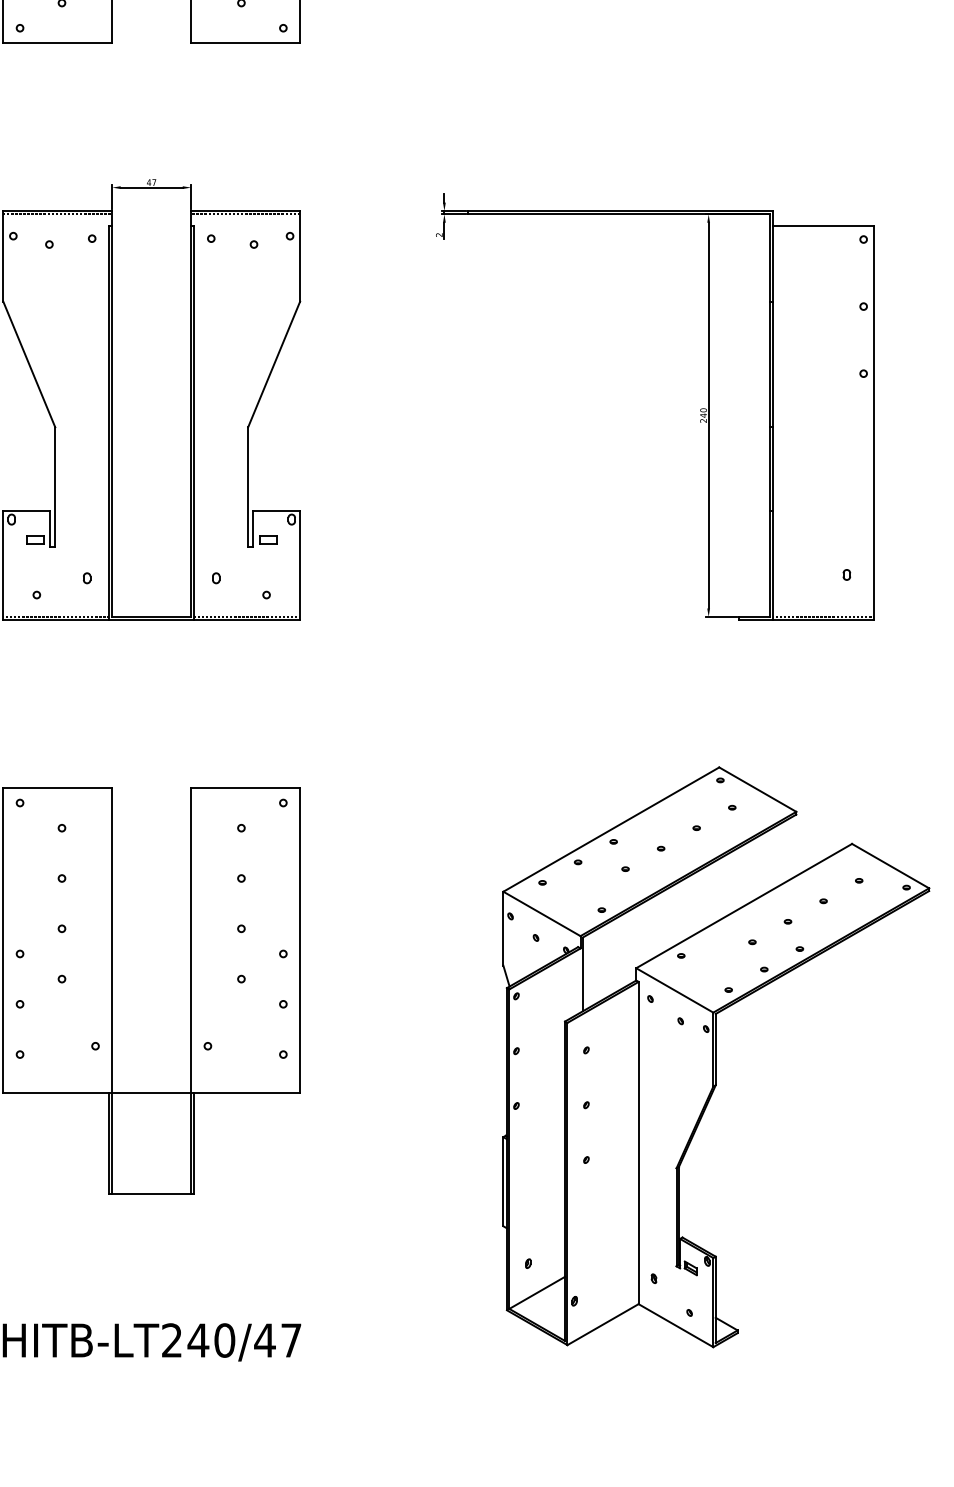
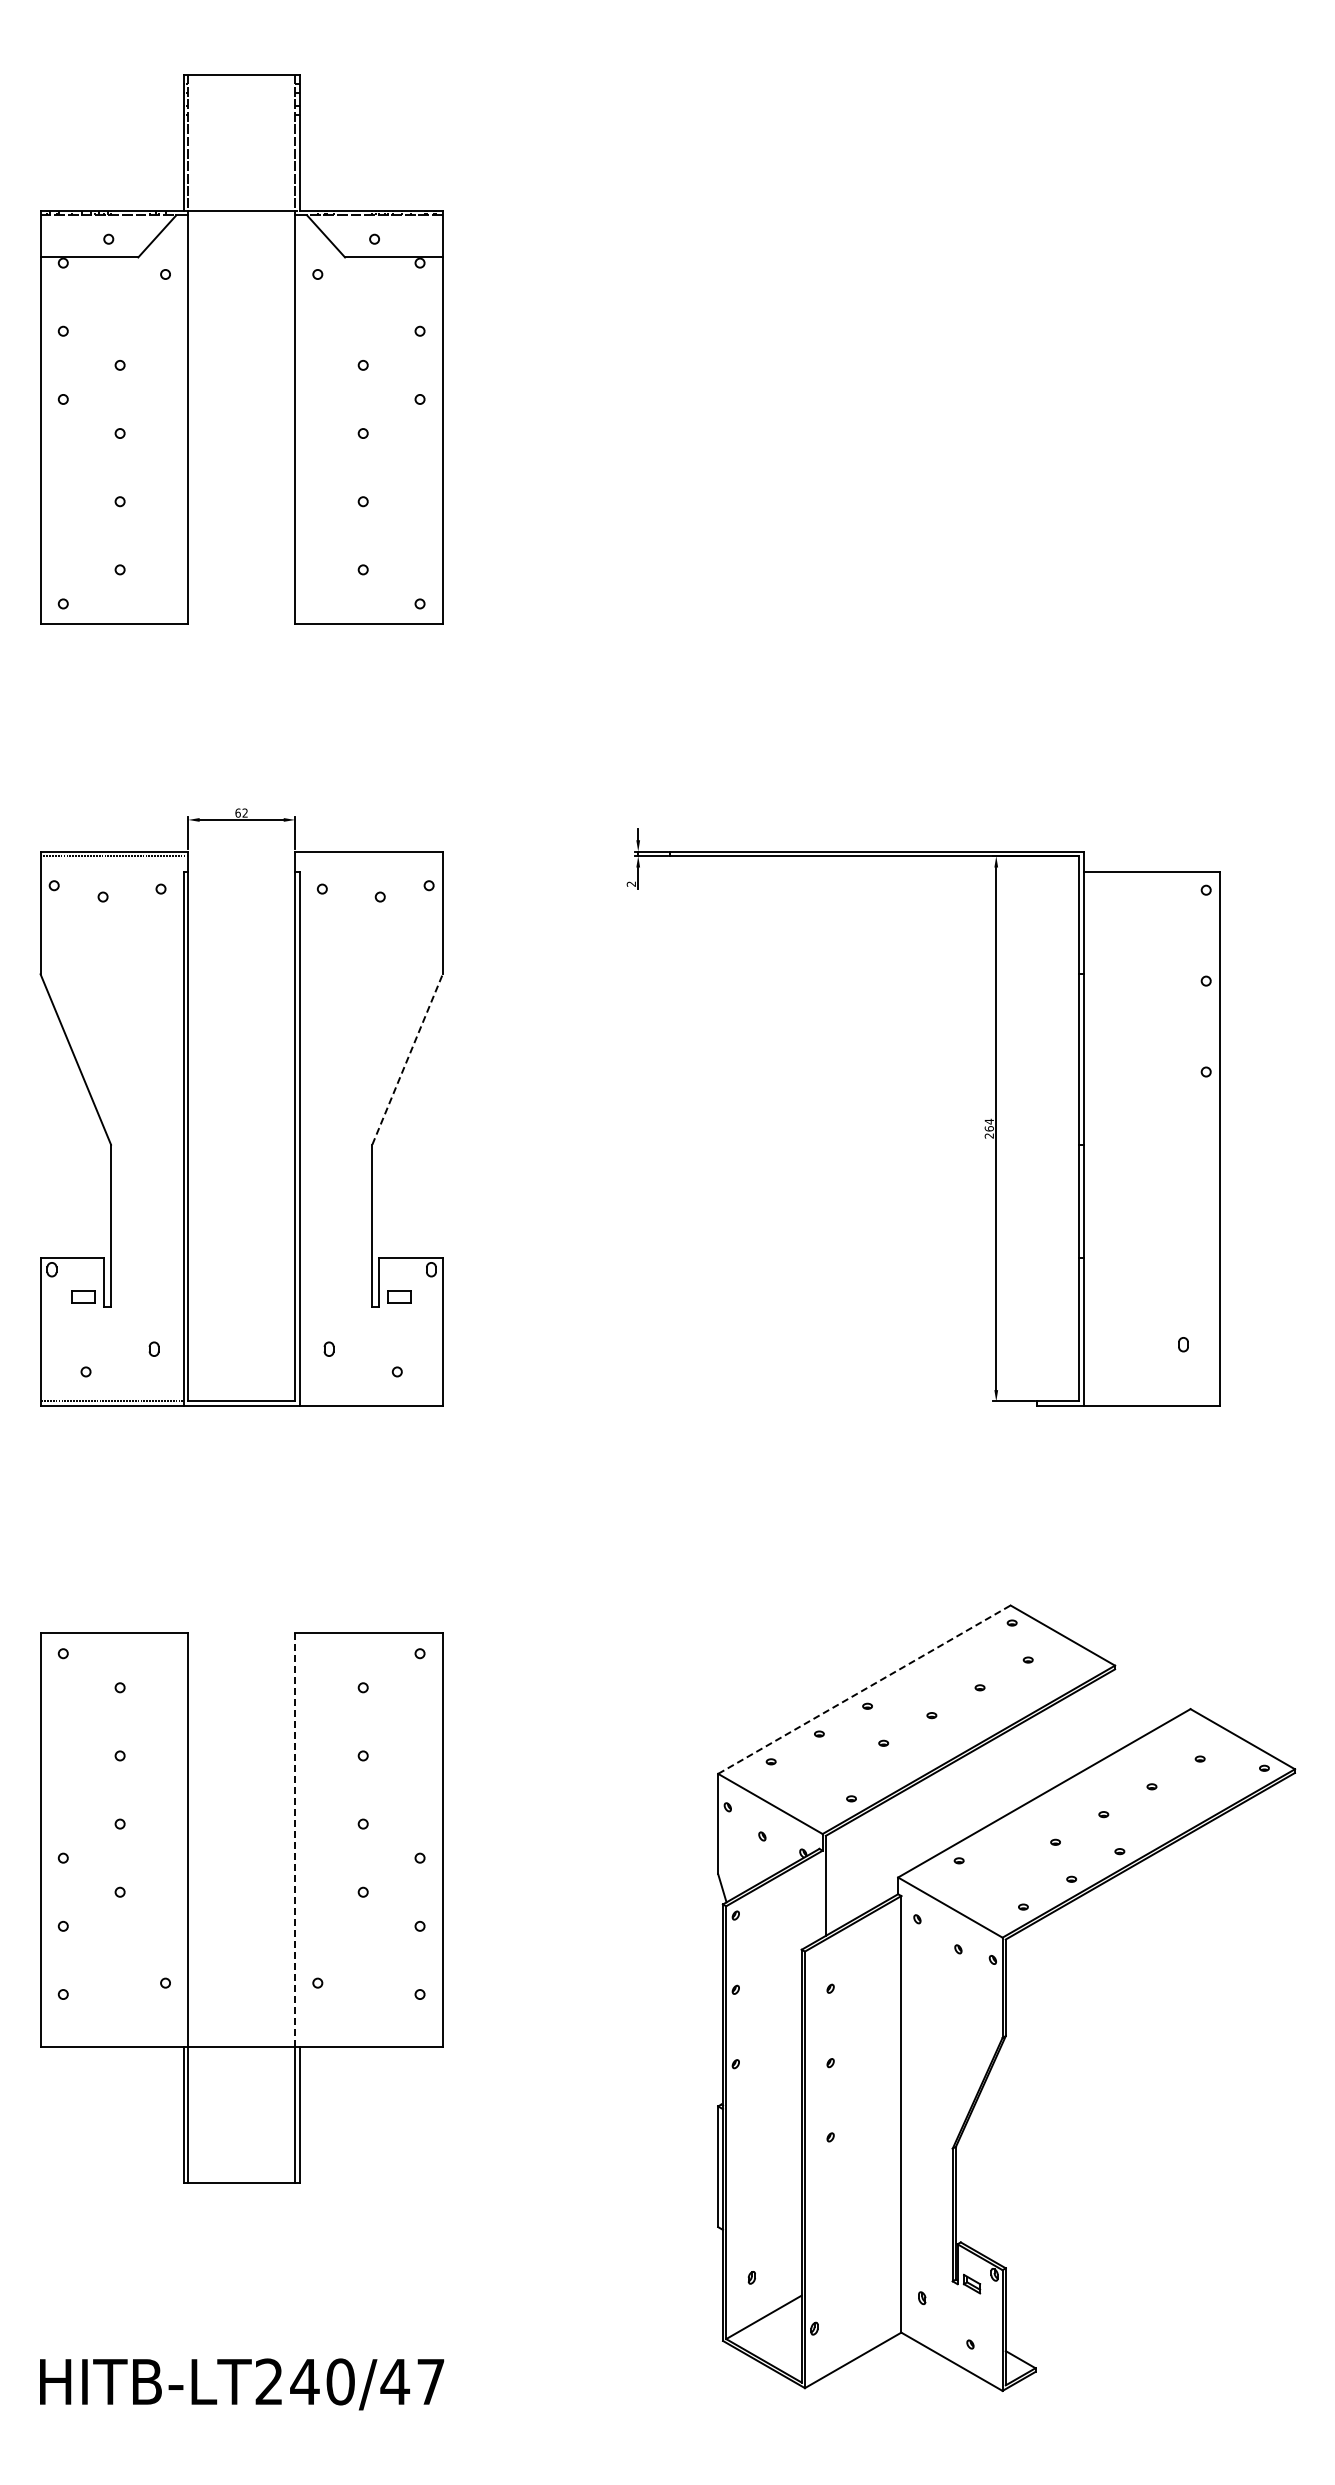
text: (151, 182) -> (241, 812), 47 -> 62
line: (245, 214) -> (368, 856), removed
line: (274, 364) -> (407, 1059), solid -> dashed
text: (702, 412) -> (988, 1124), 240 -> 264
line: (246, 616) -> (370, 1401), removed
line: (823, 616) -> (1151, 1401), removed
line: (611, 829) -> (864, 1689), solid -> dashed
line: (191, 940) -> (295, 1840), solid -> dashed

